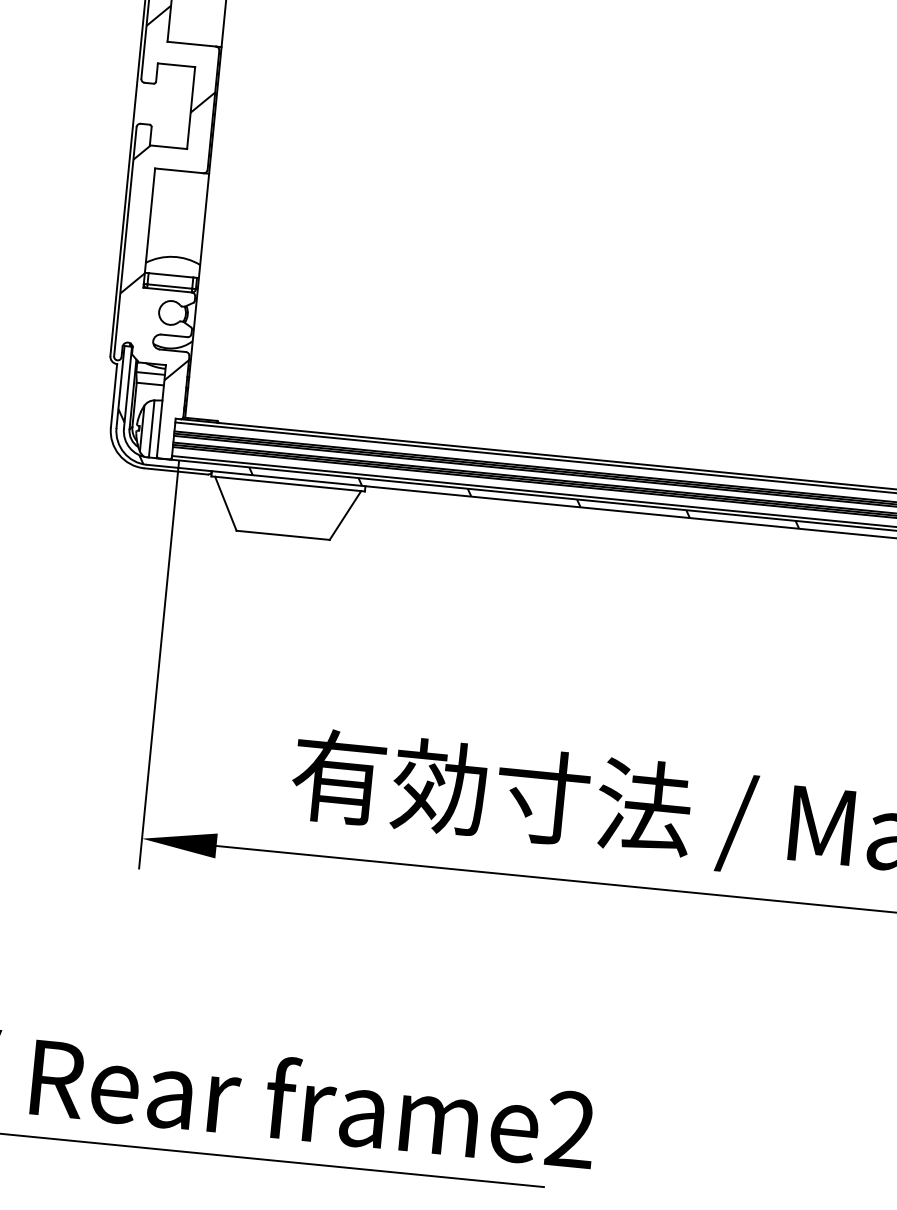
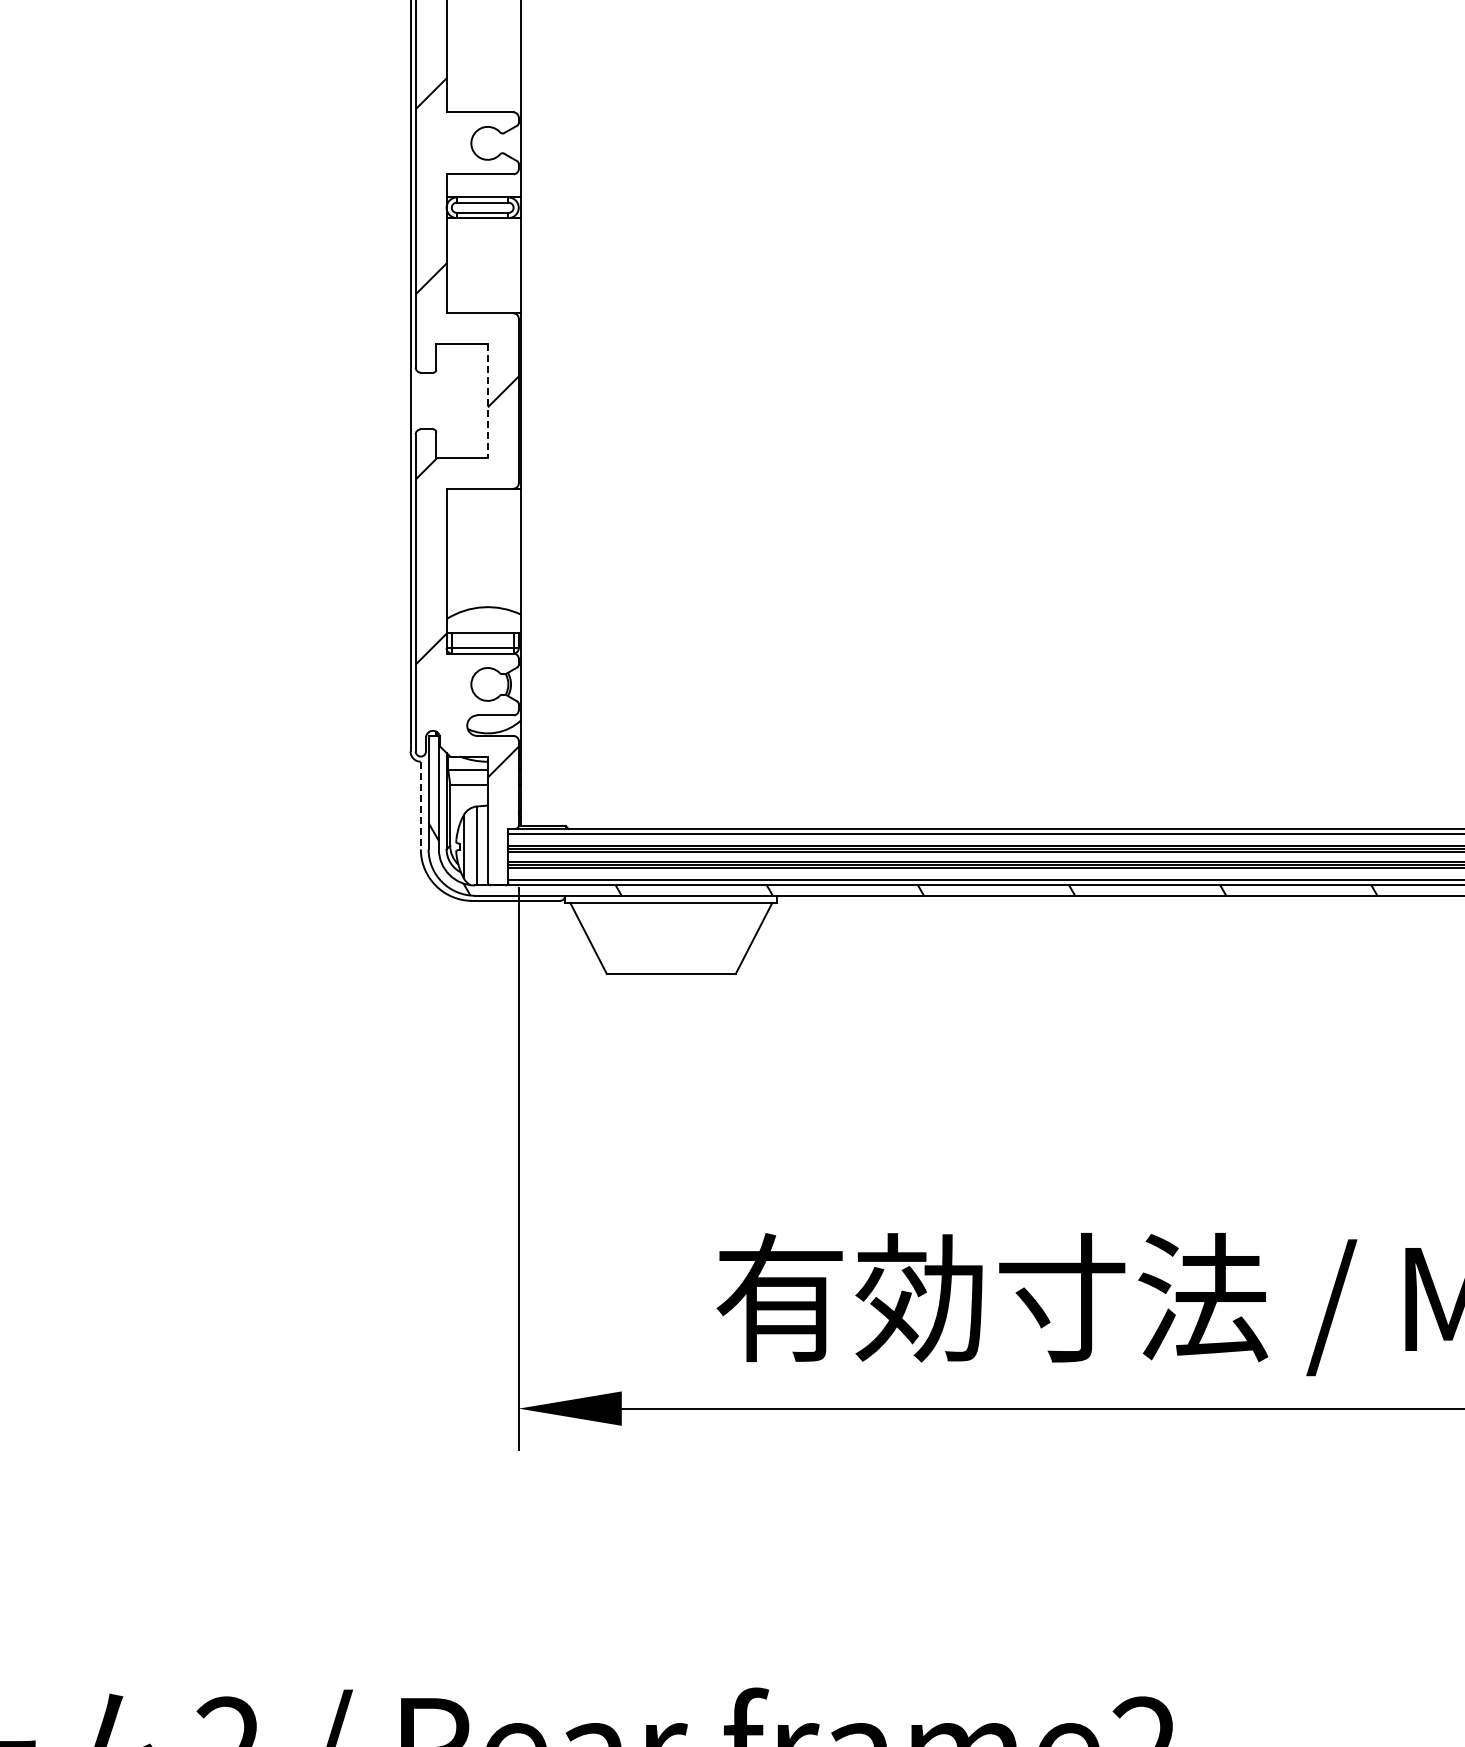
line: (190, 108) -> (487, 401), solid -> dashed
line: (113, 395) -> (420, 805), solid -> dashed

